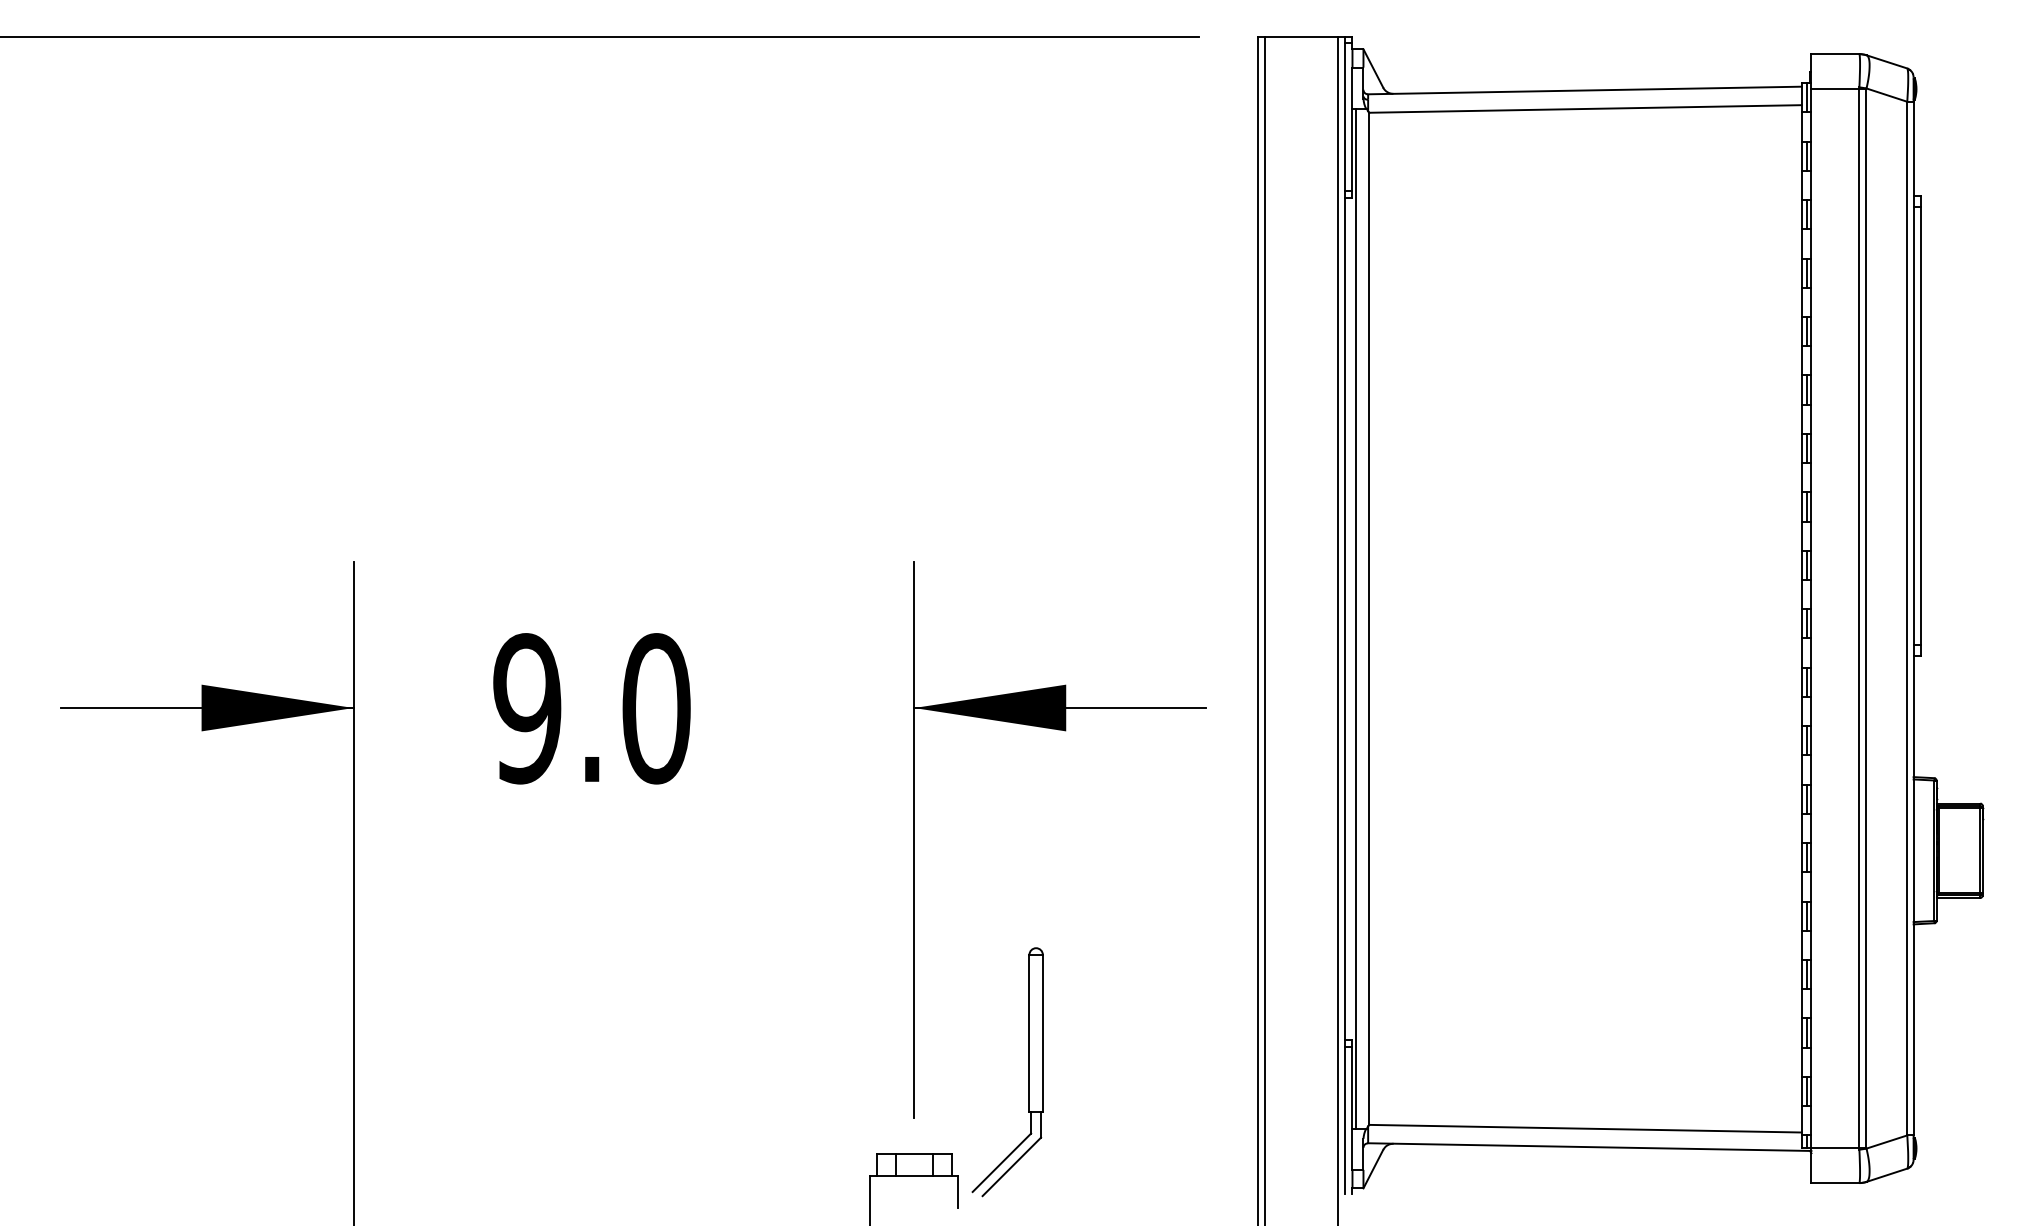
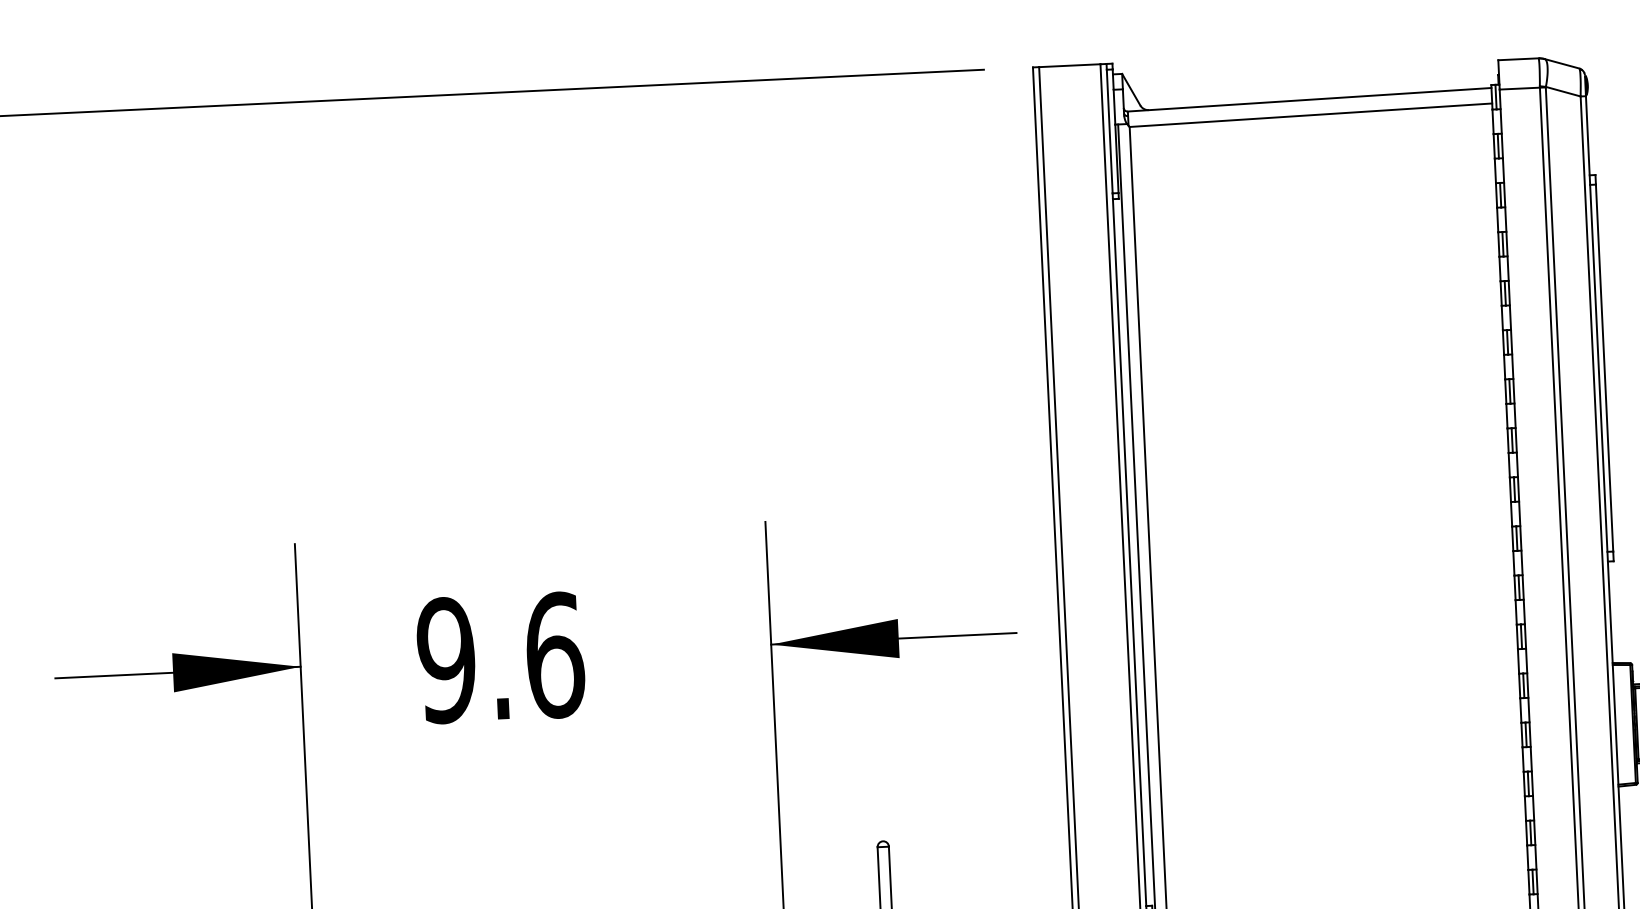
text: (656, 708) -> (554, 655), 9.0 -> 9.6

